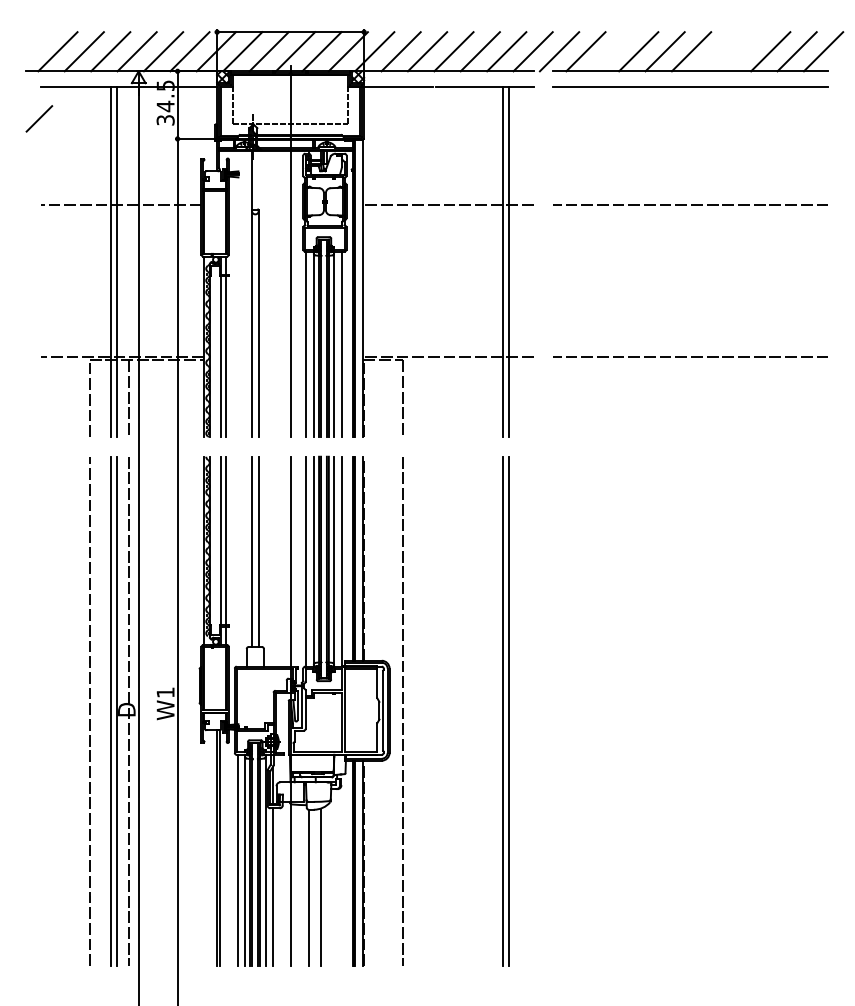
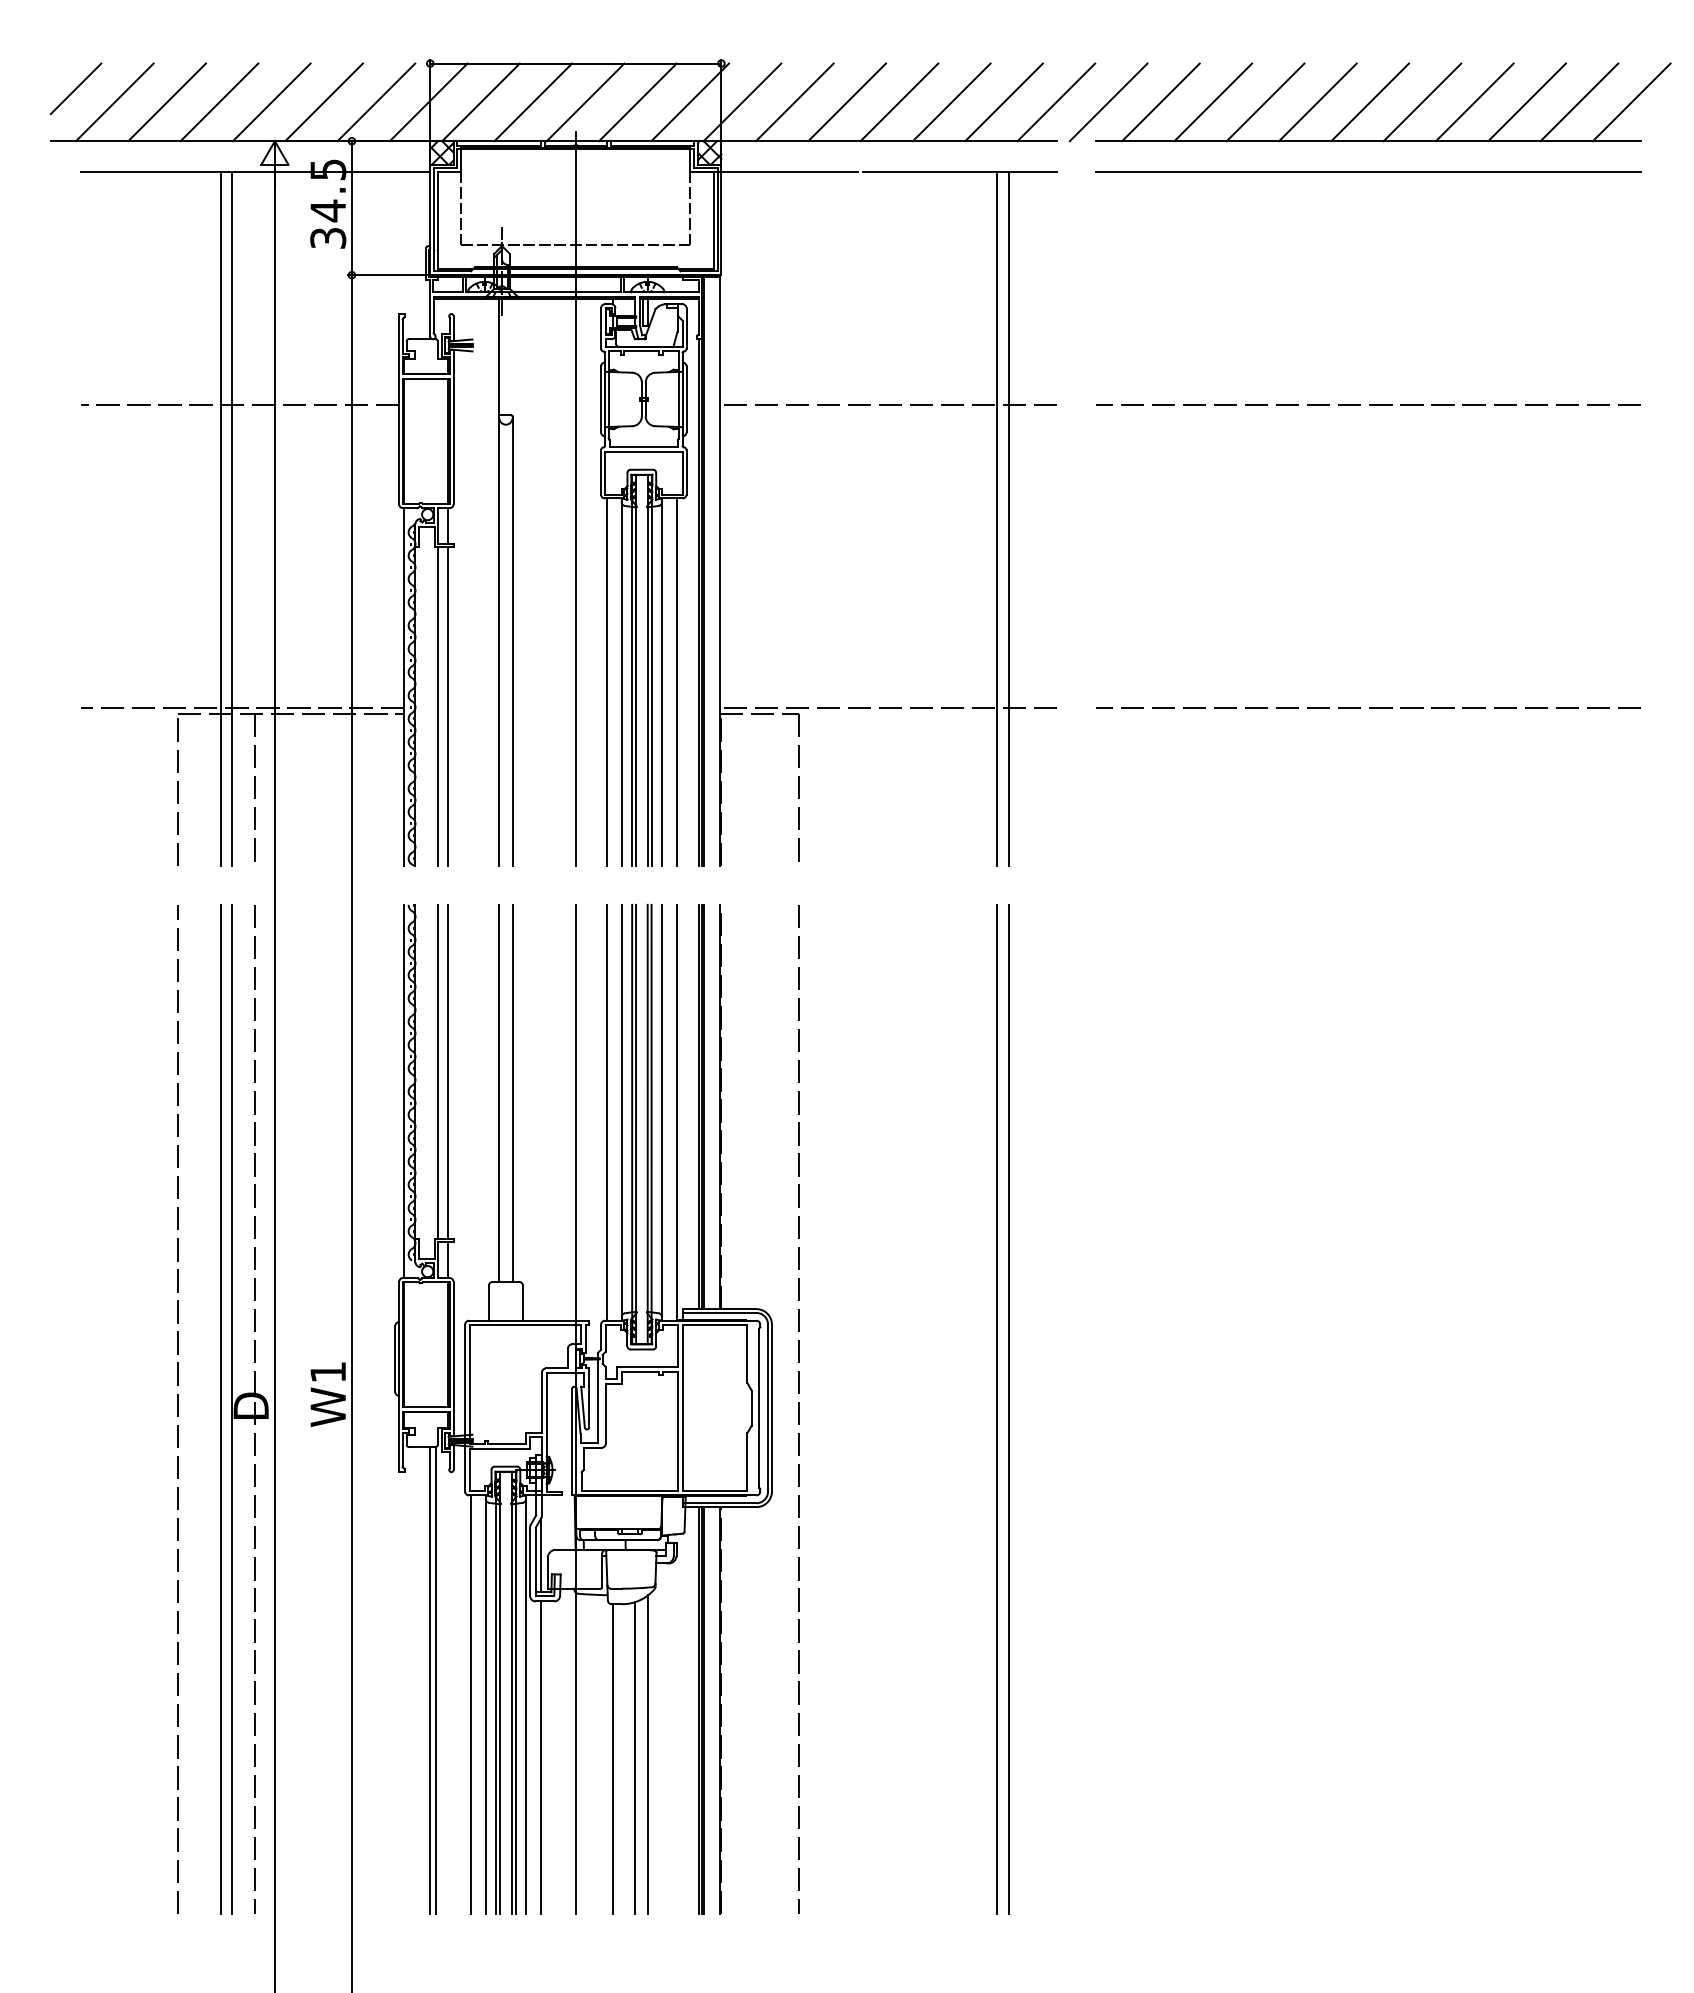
line: (611, 51) -> (1211, 101), added
line: (717, 51) -> (1421, 101), added
line: (743, 51) -> (1473, 101), added
line: (39, 118) -> (76, 88), moved
line: (327, 885) -> (648, 1754), added

